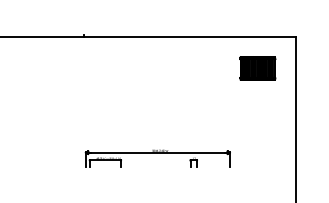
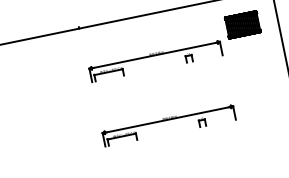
part: (157, 87) -> (155, 60), added

